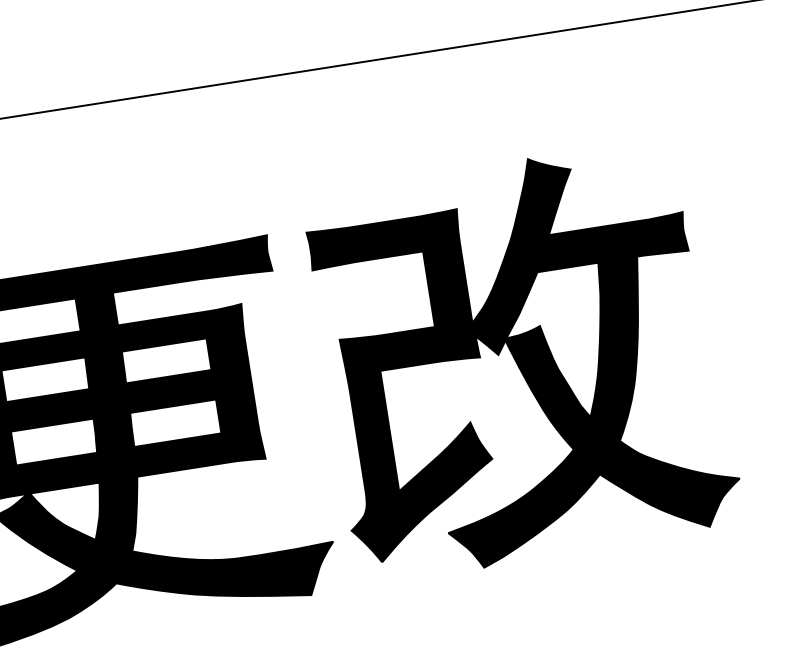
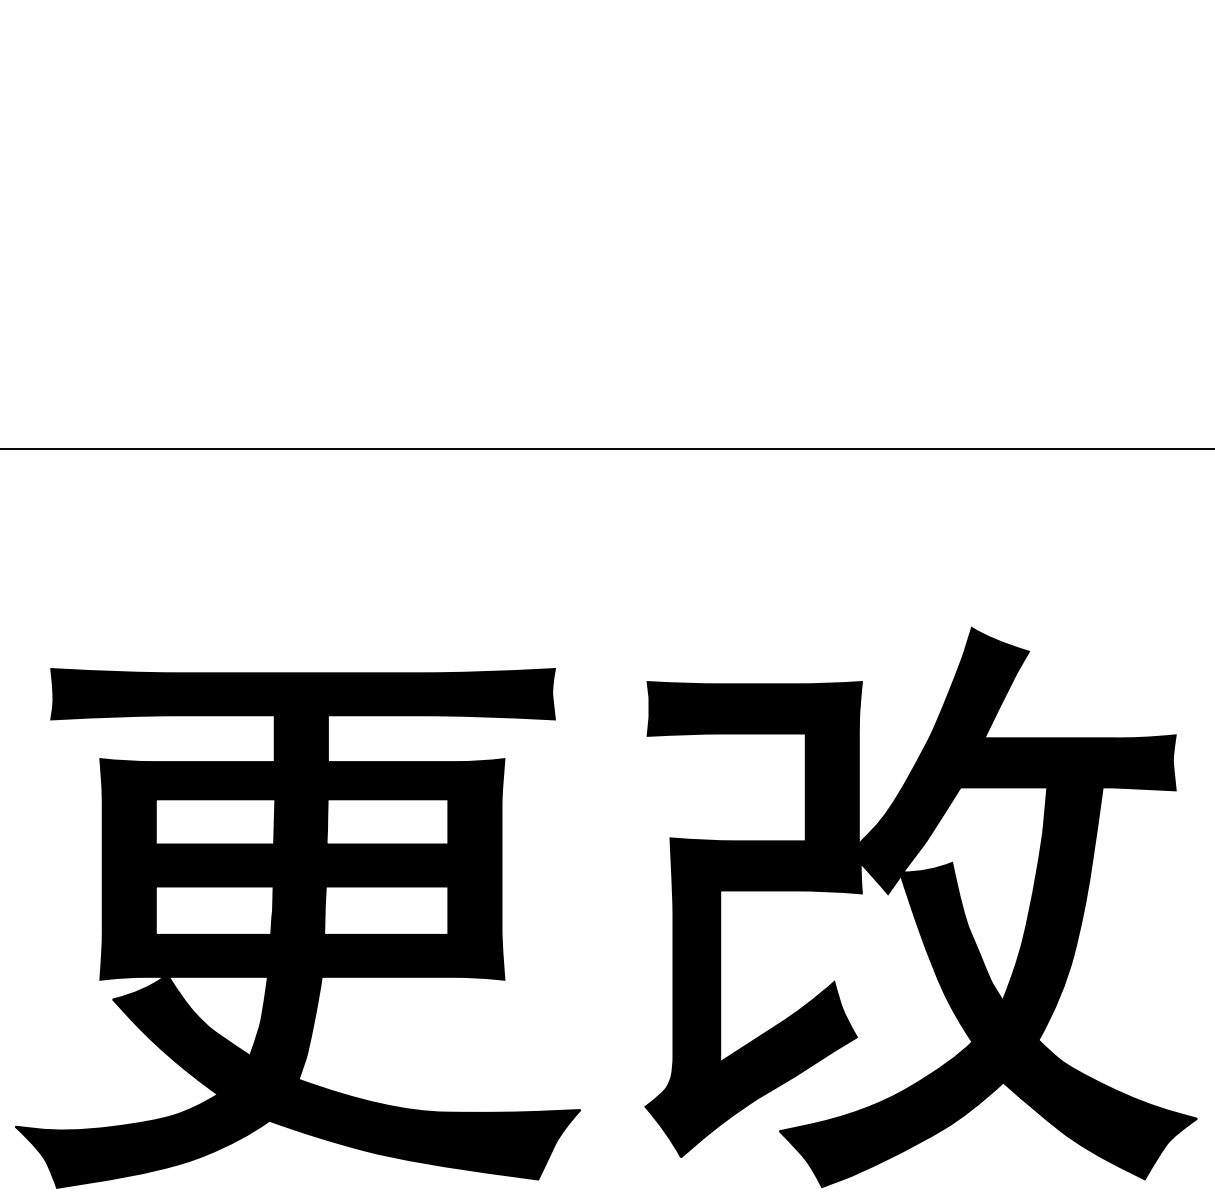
part: (522, 360) -> (920, 907), moved

